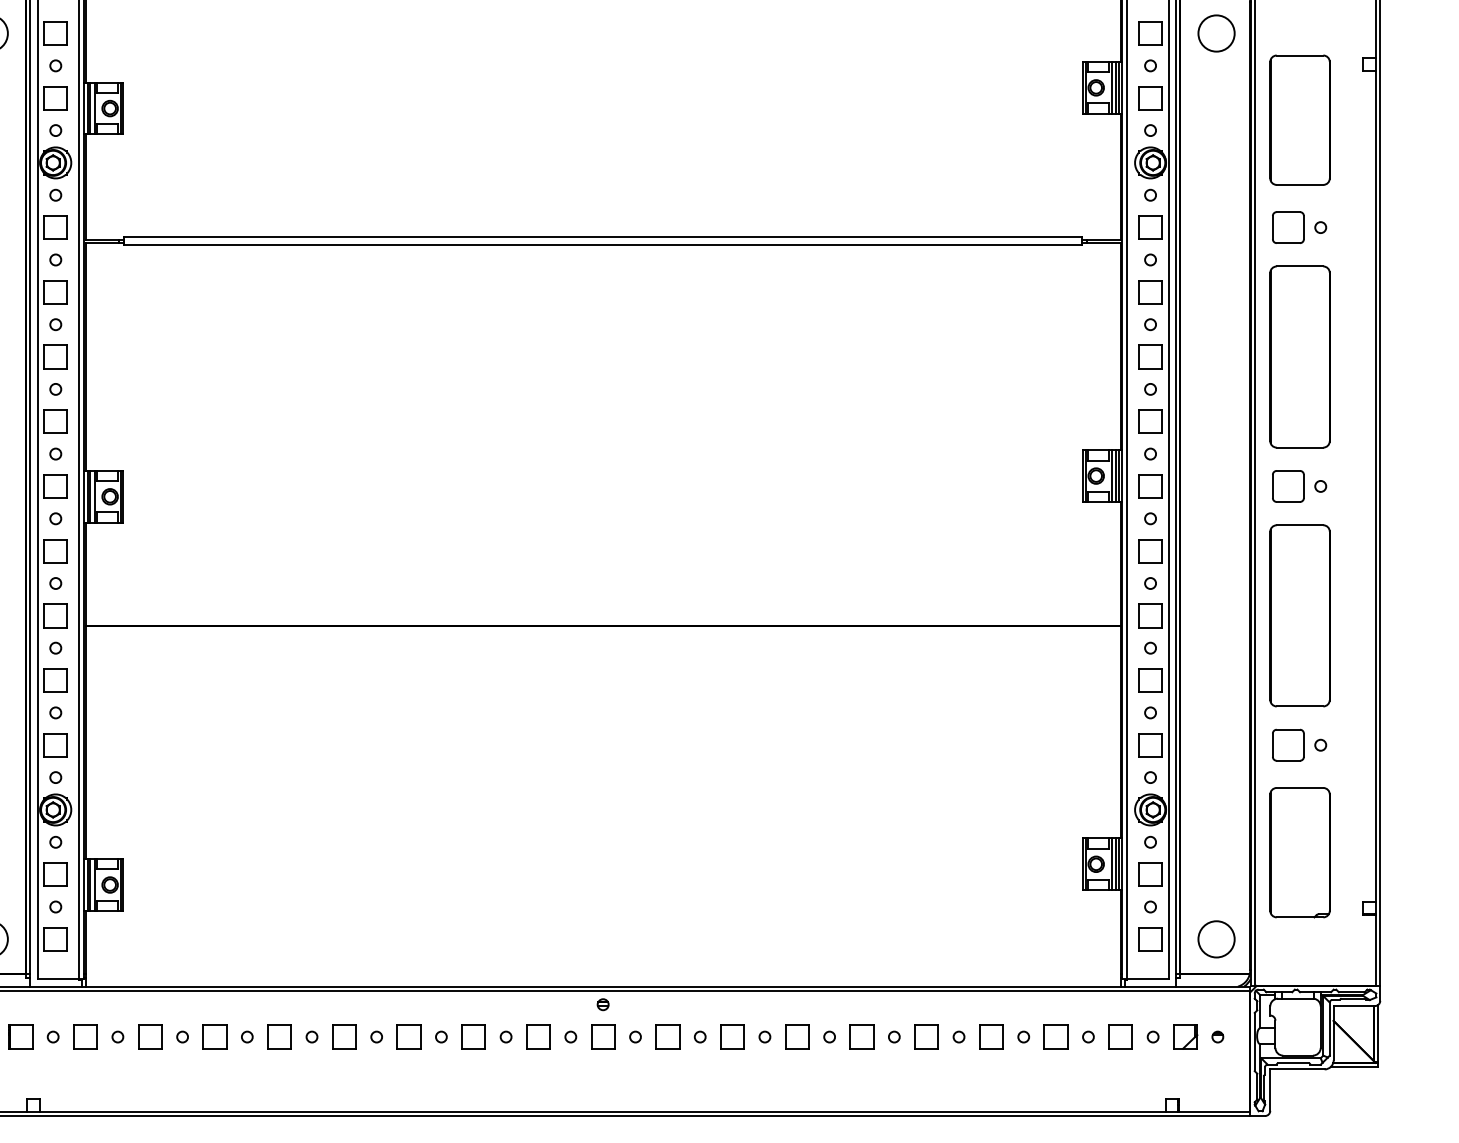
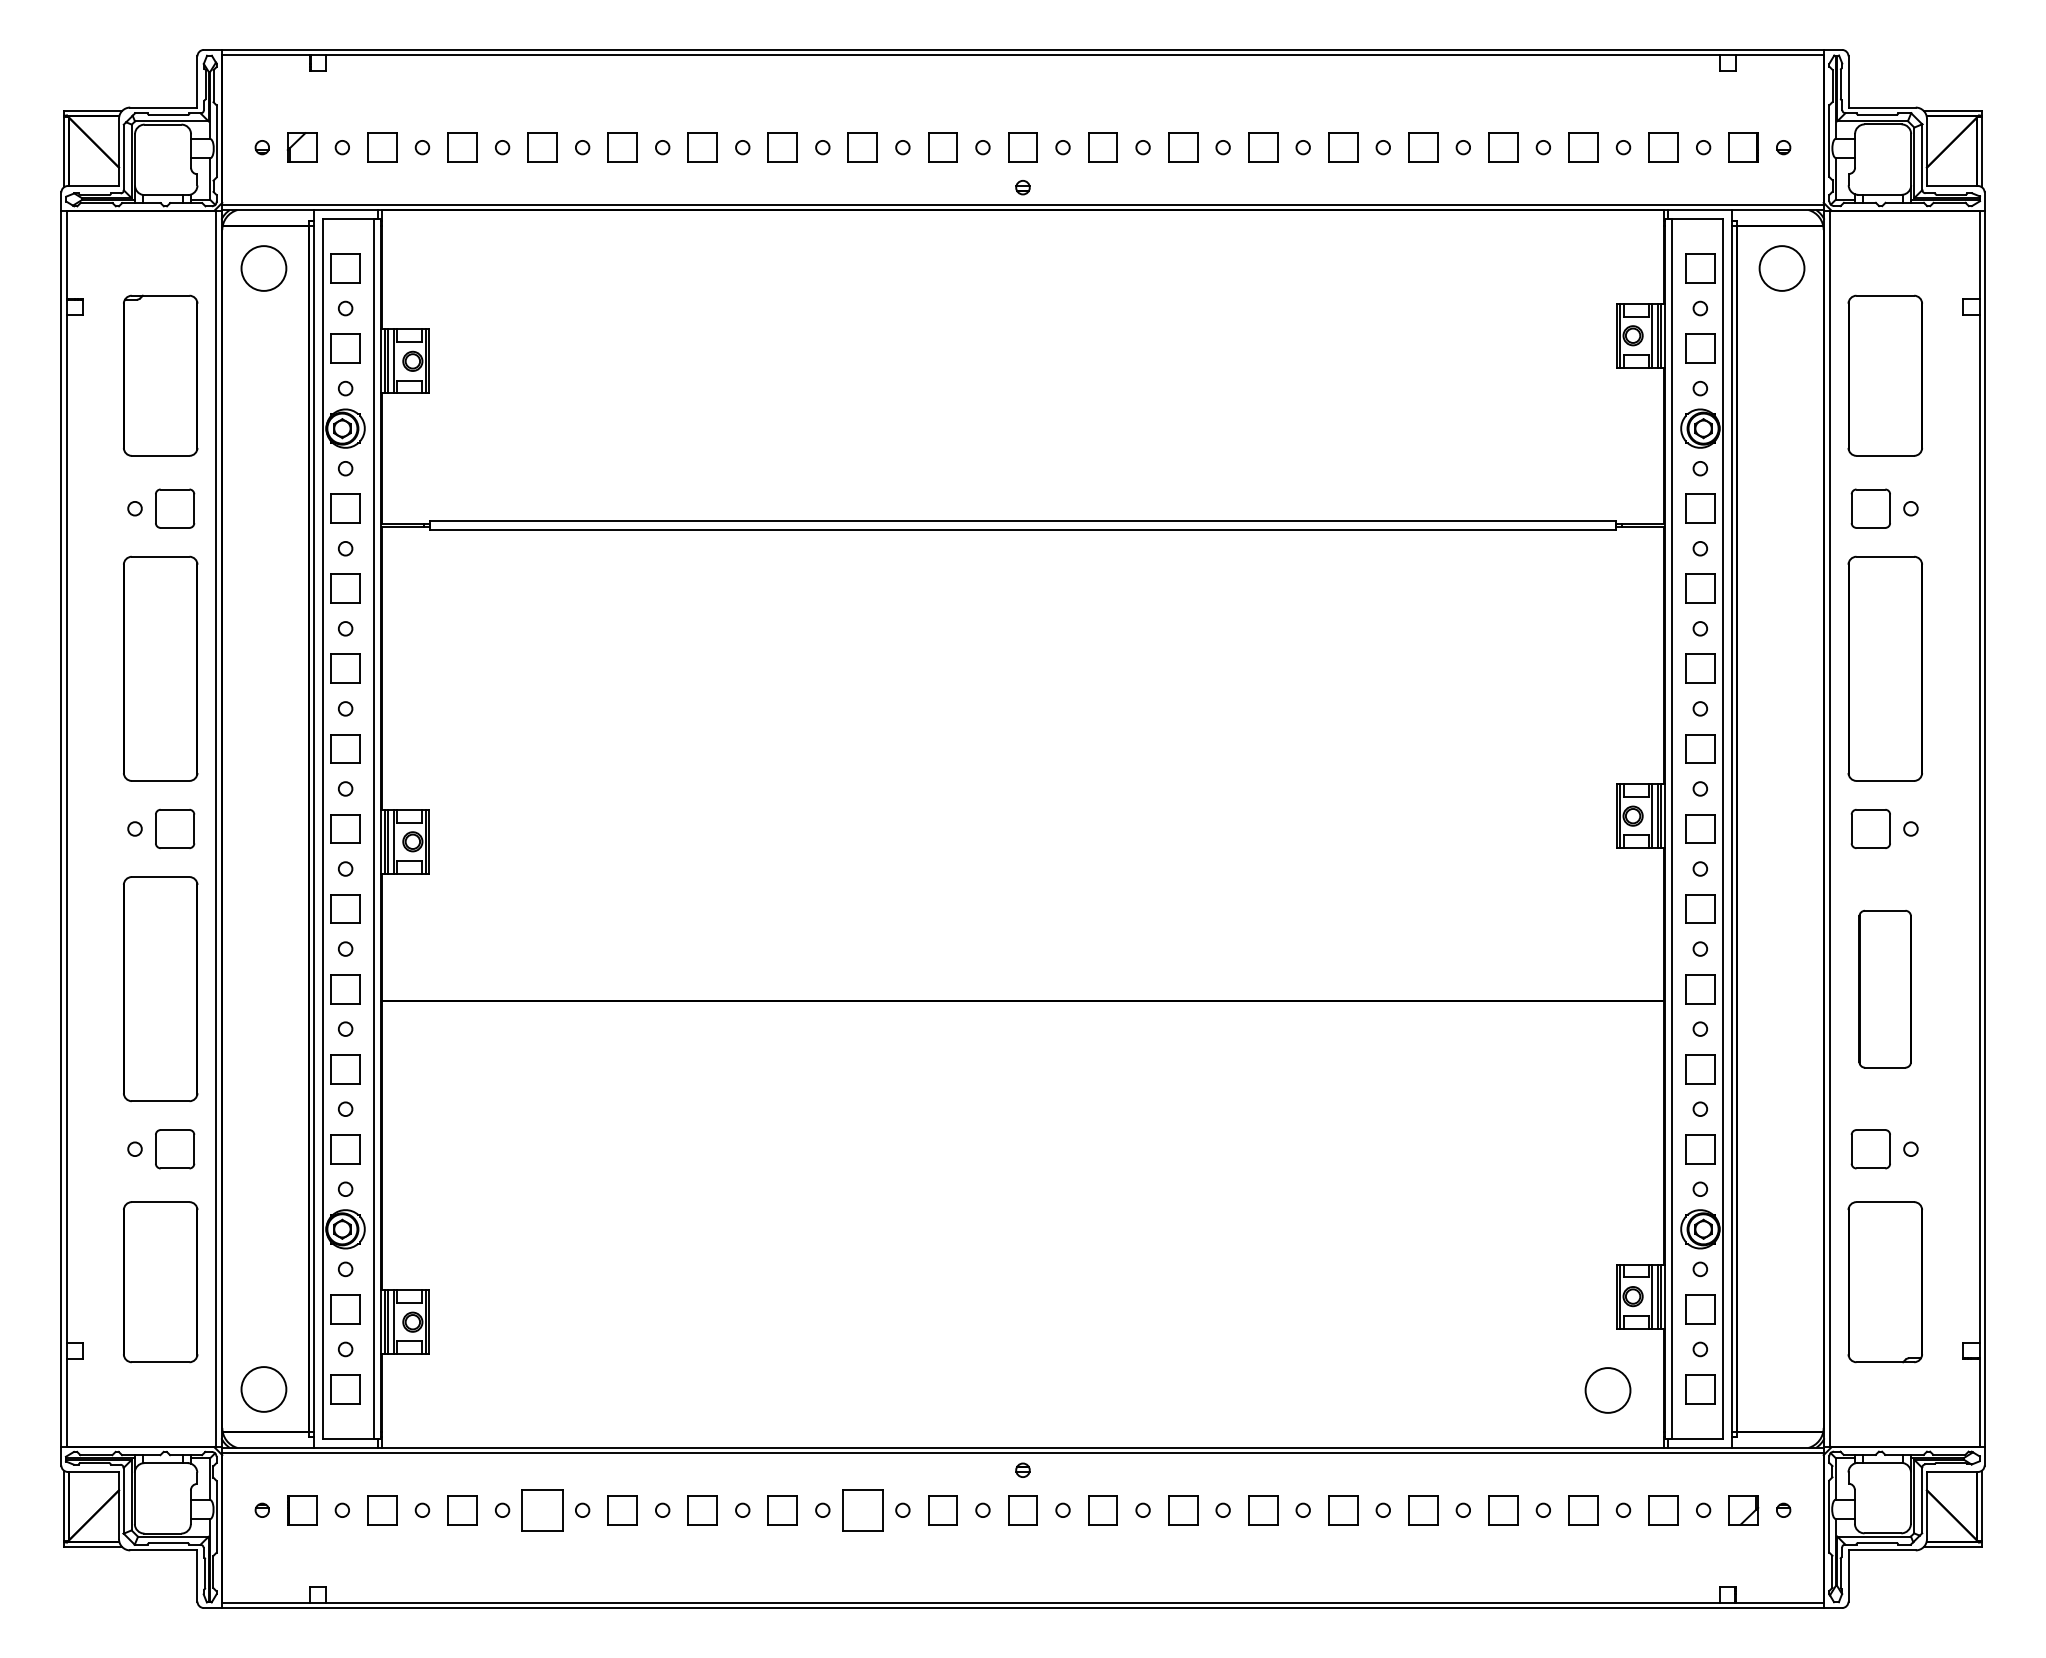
part: (1299, 616) -> (1884, 989), size x0.7
circle: (1216, 939) -> (1607, 1390), moved
part: (214, 1037) -> (542, 1510), size x1.4
part: (473, 1037) -> (862, 1510), size x1.4

